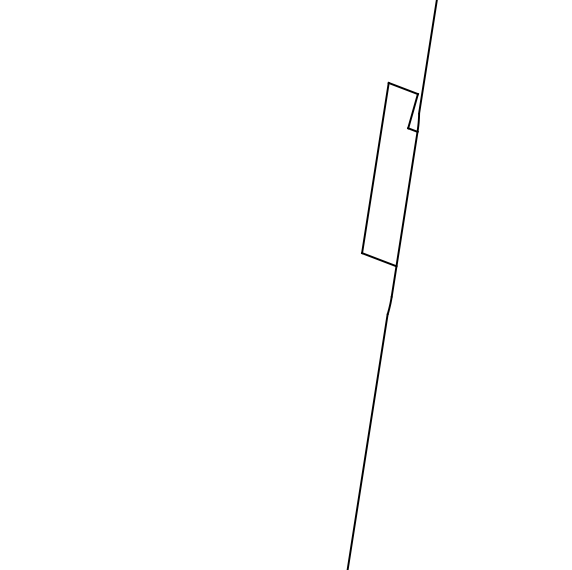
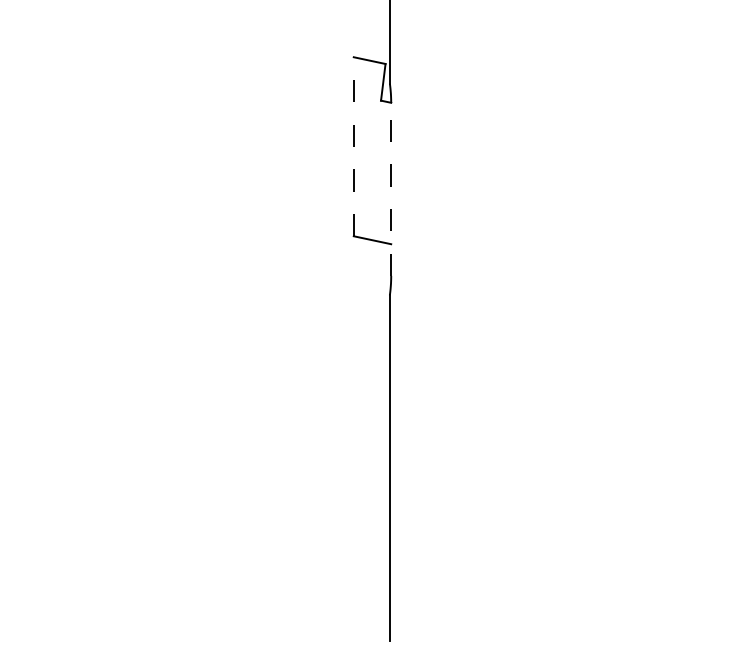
line: (375, 167) -> (353, 146), solid -> dashed
line: (405, 213) -> (391, 188), solid -> dashed

